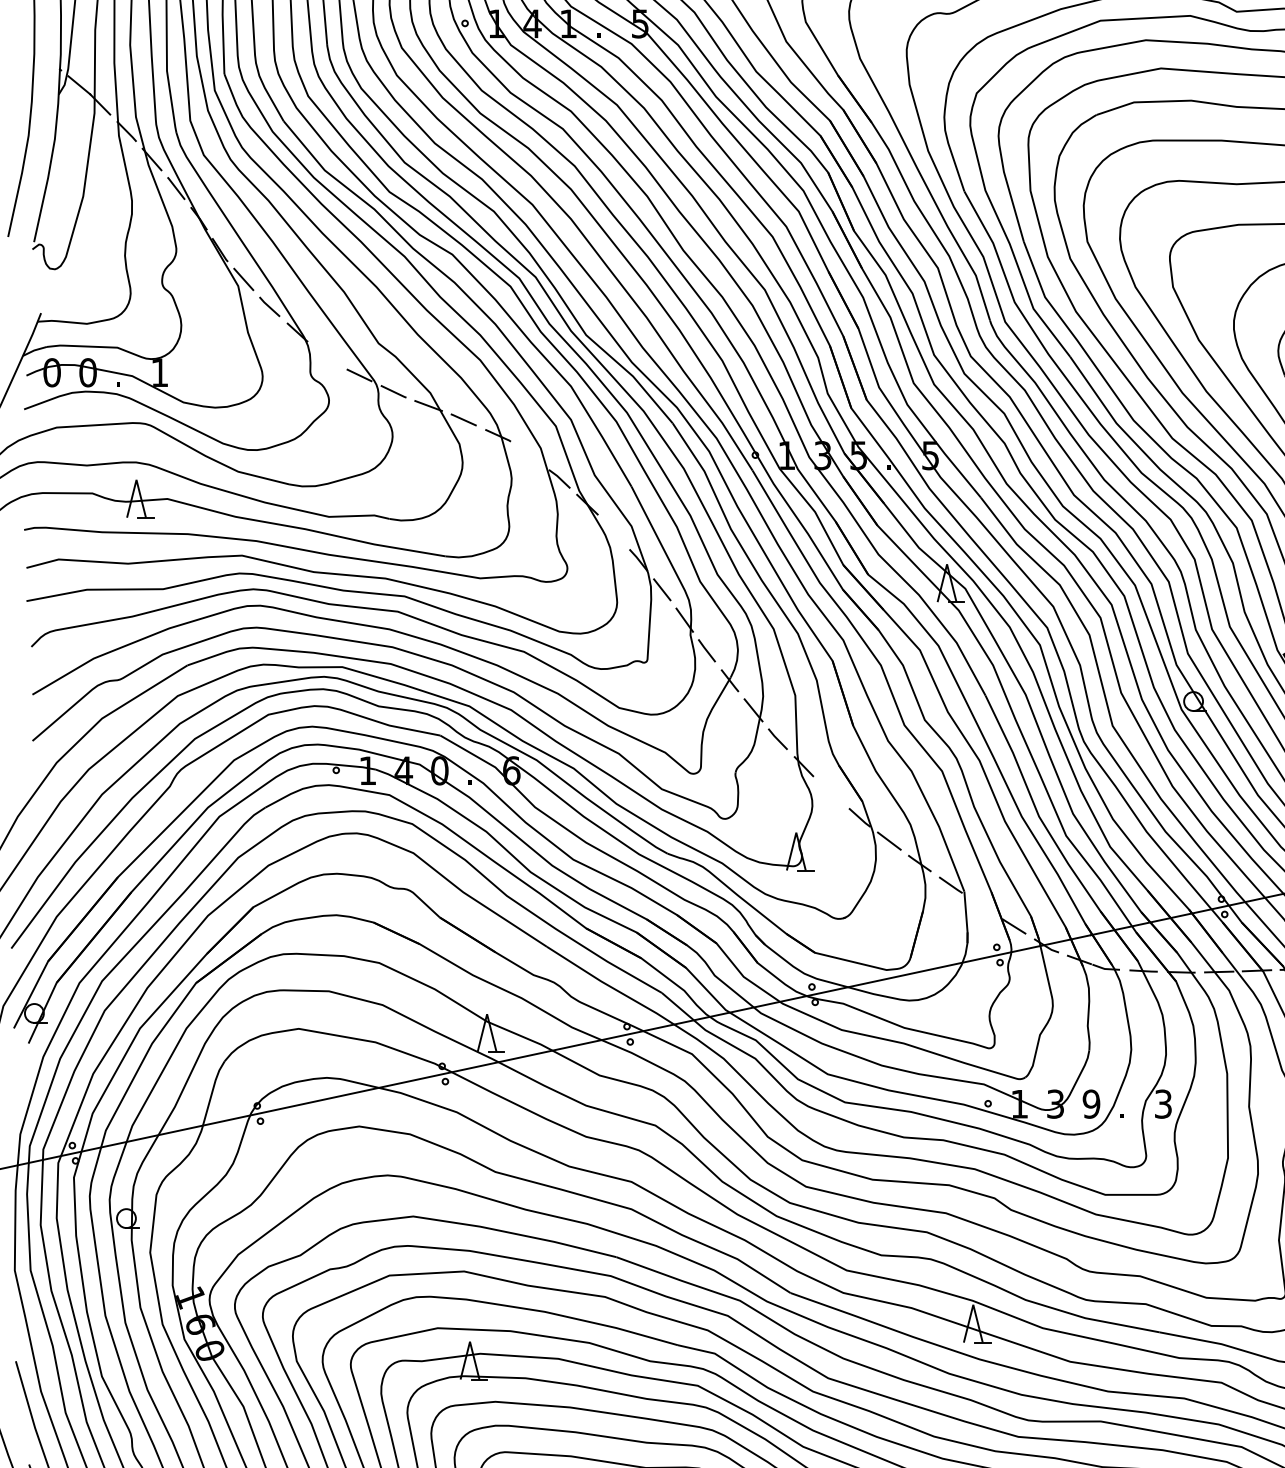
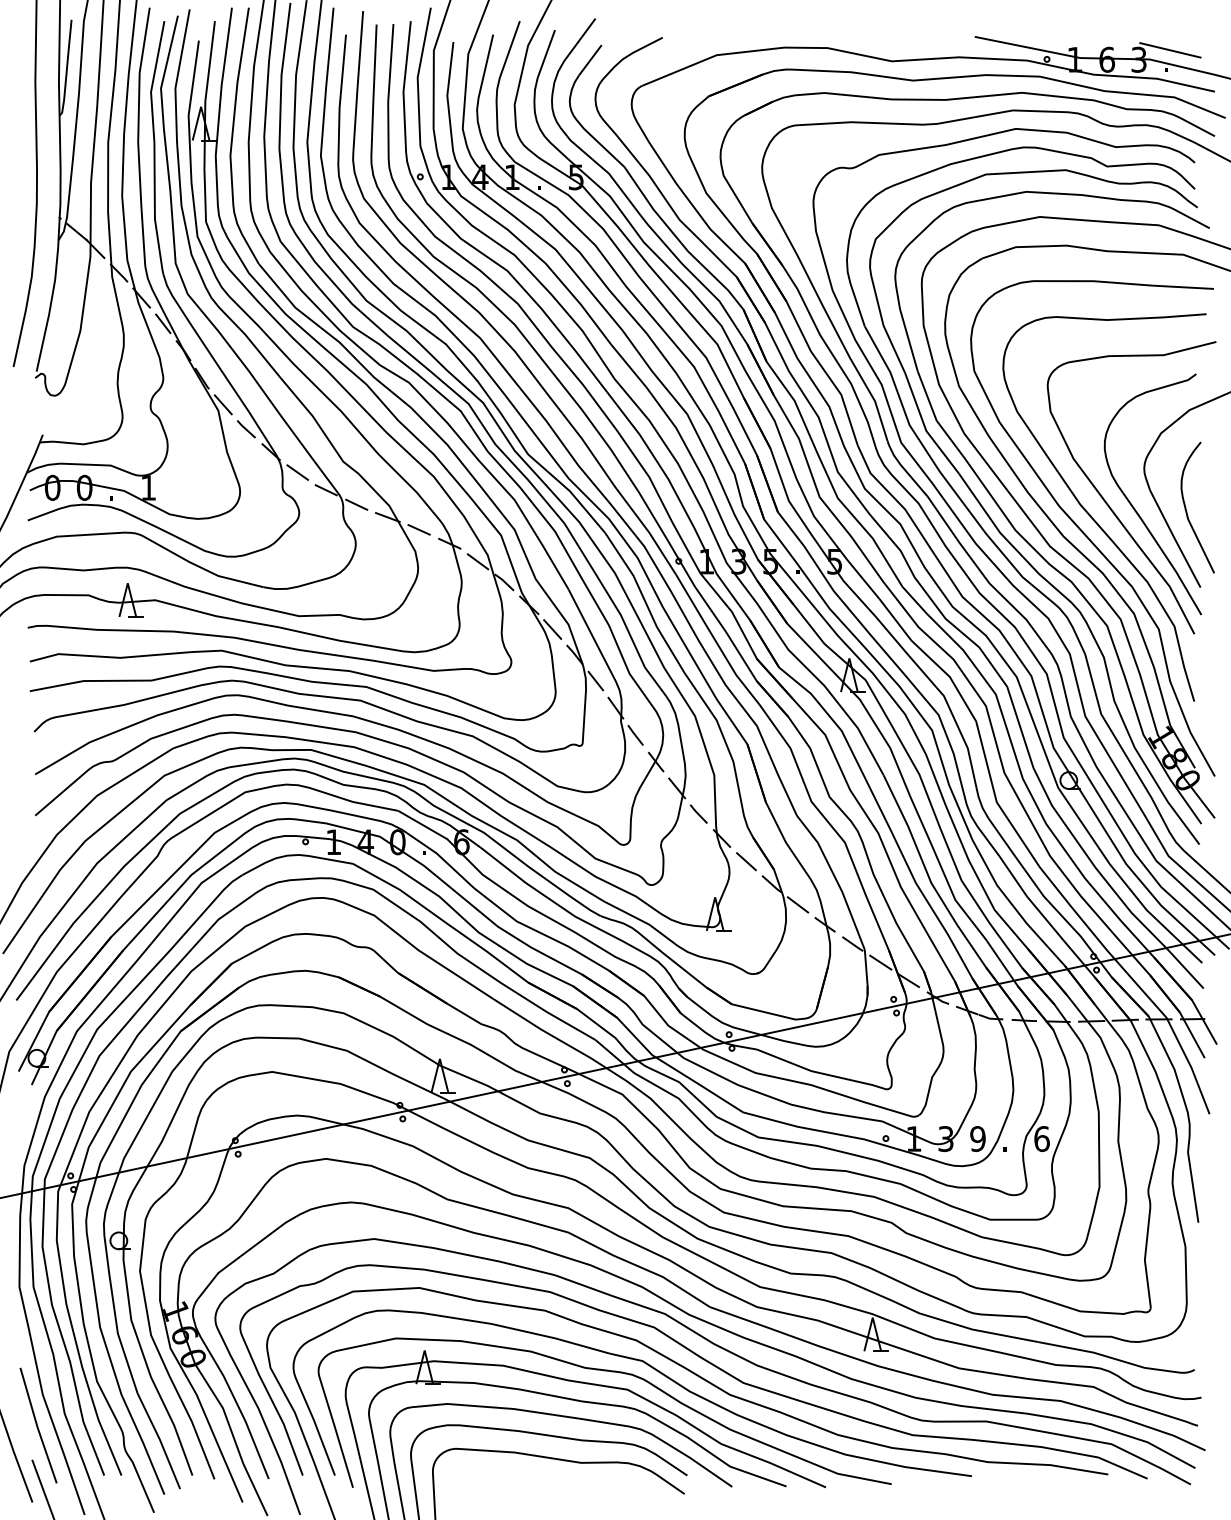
line: (327, 355) -> (297, 472), added
line: (529, 455) -> (477, 561), added
line: (613, 531) -> (552, 629), added
line: (831, 792) -> (746, 861), added
line: (982, 905) -> (880, 962), added
text: (1162, 1104) -> (1041, 1139), 3 -> 6

